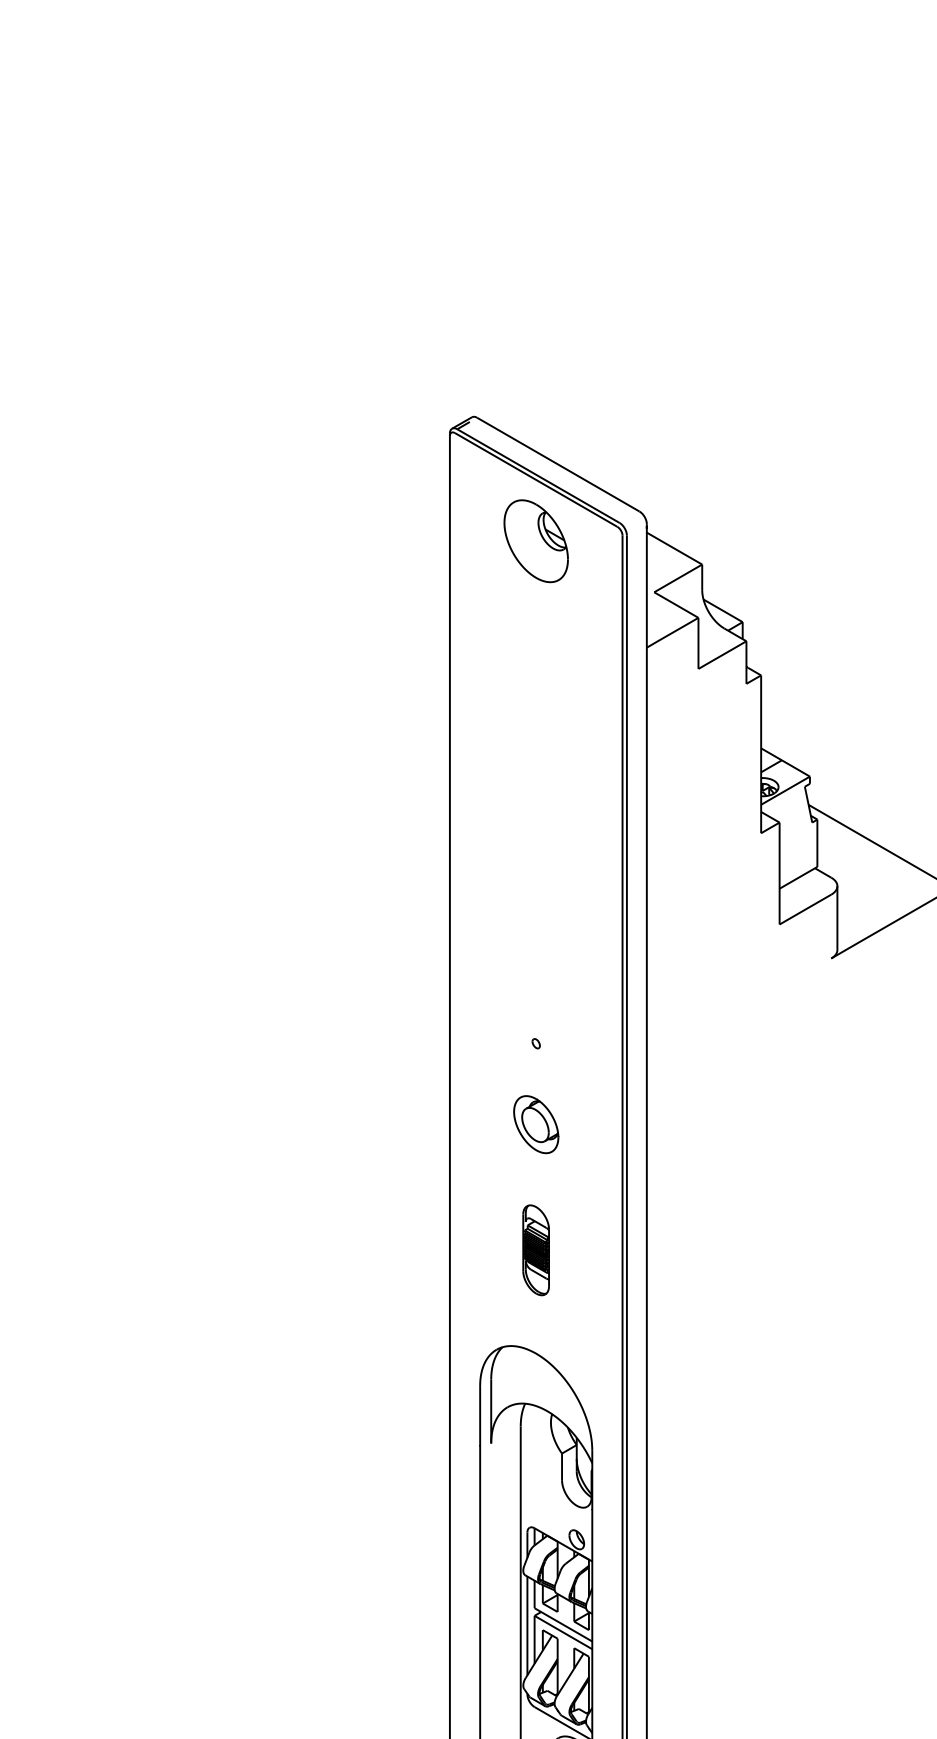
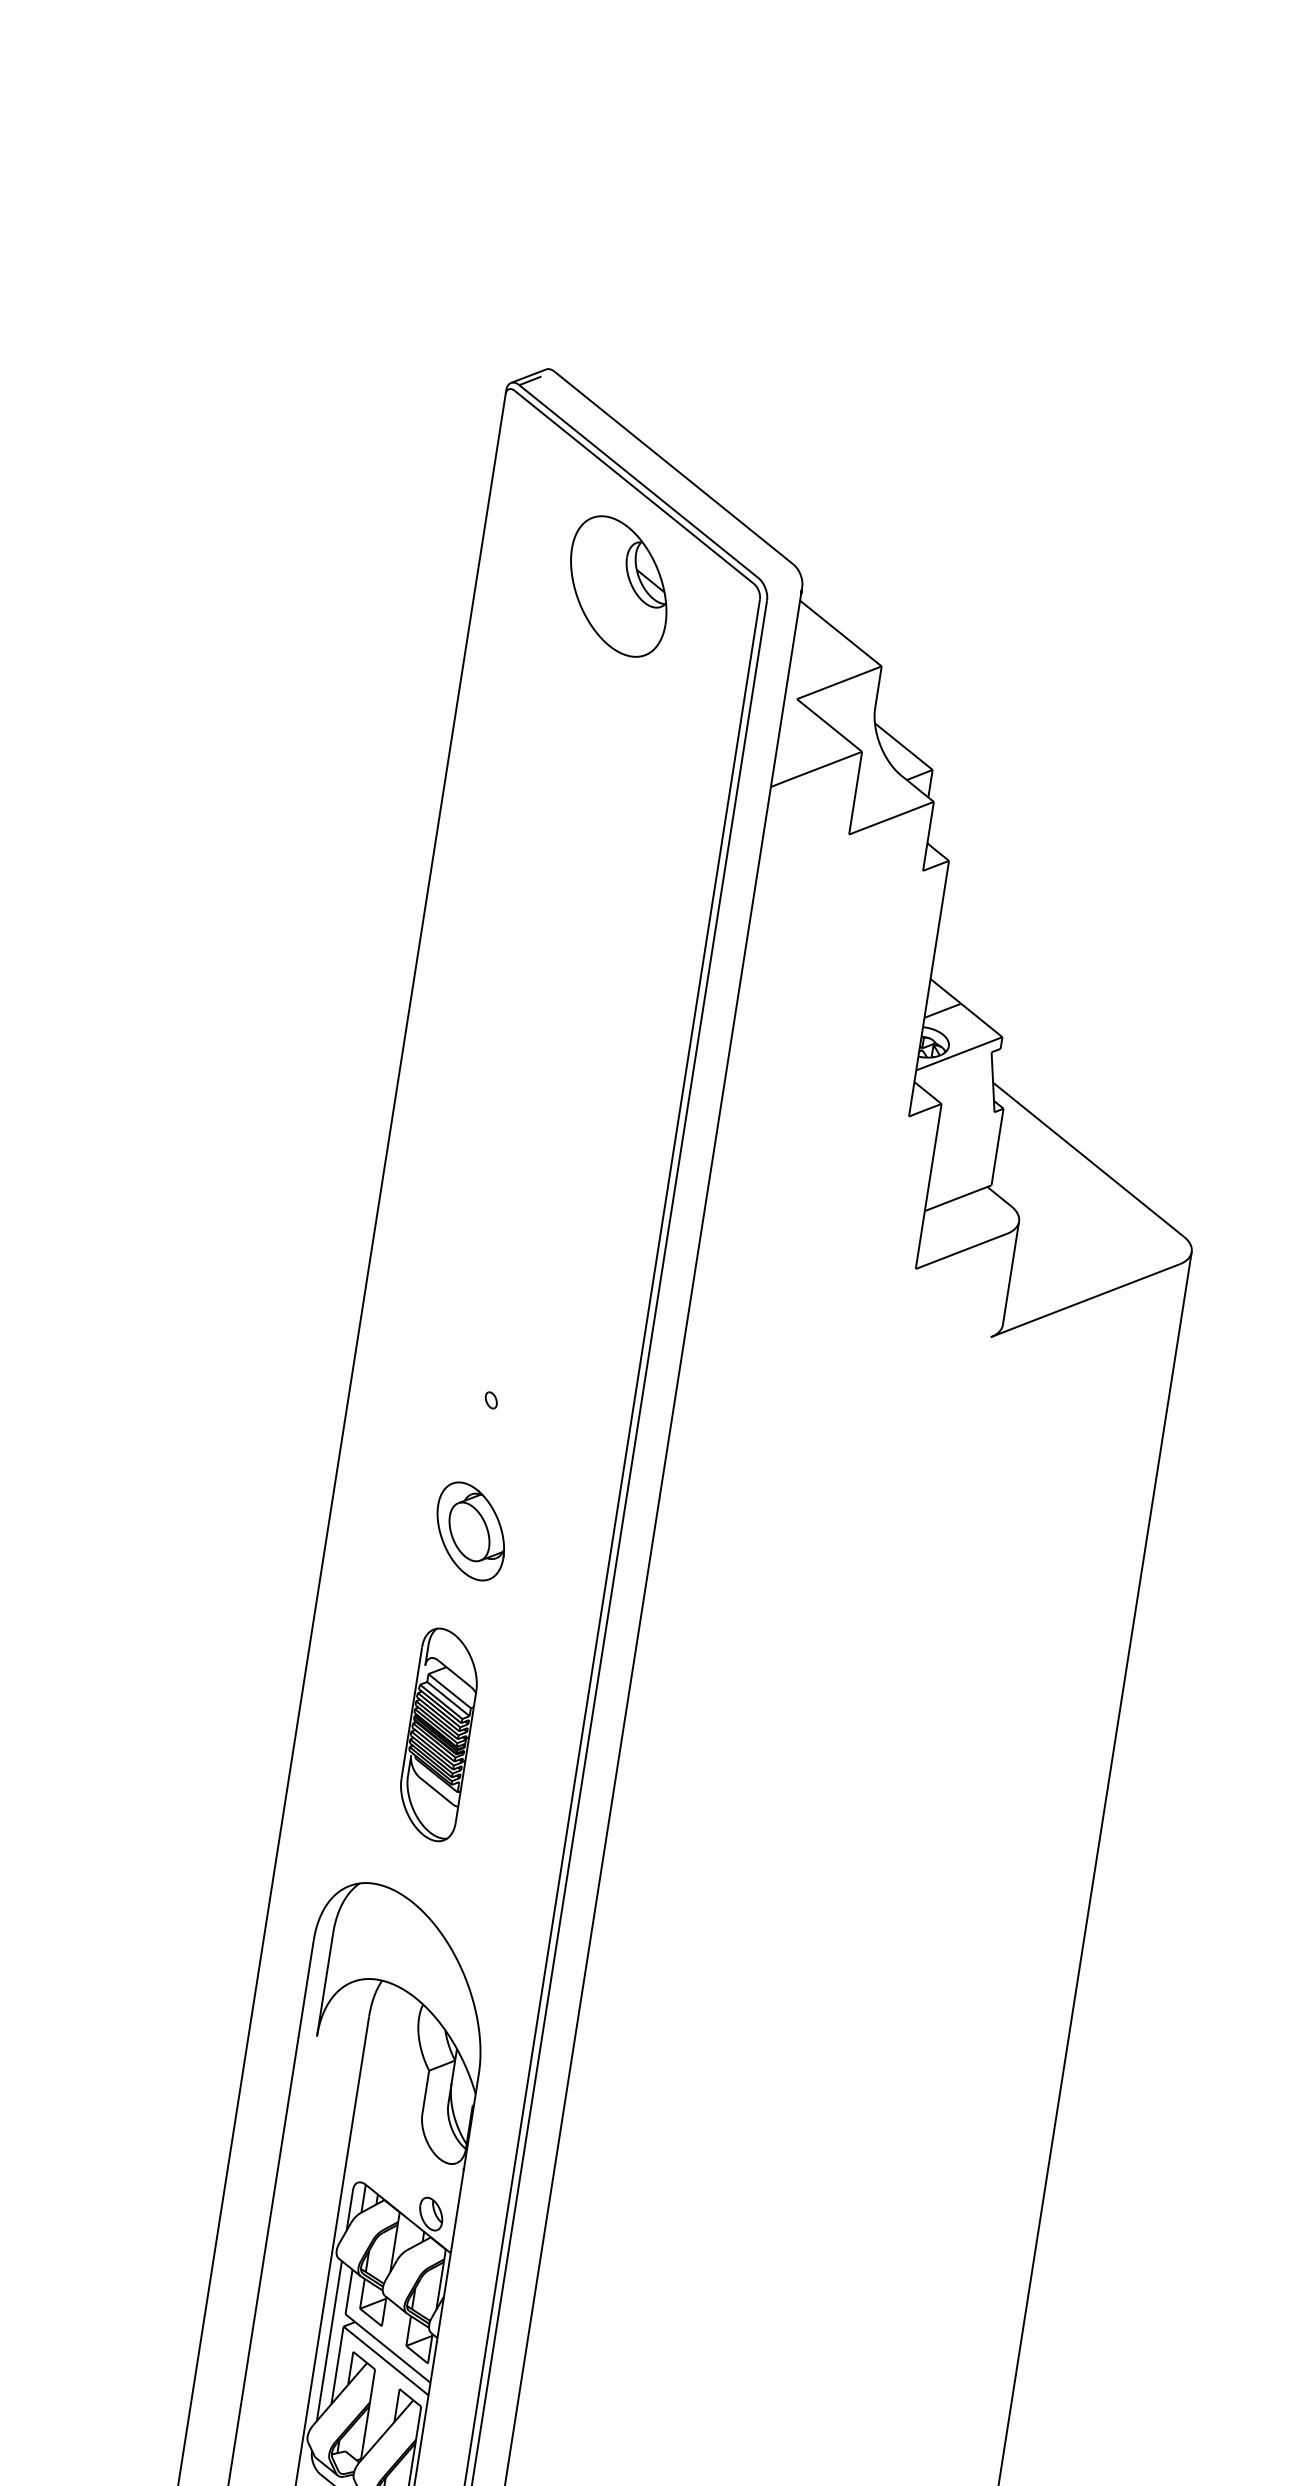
part: (535, 1250) -> (437, 1735), size x1.43

